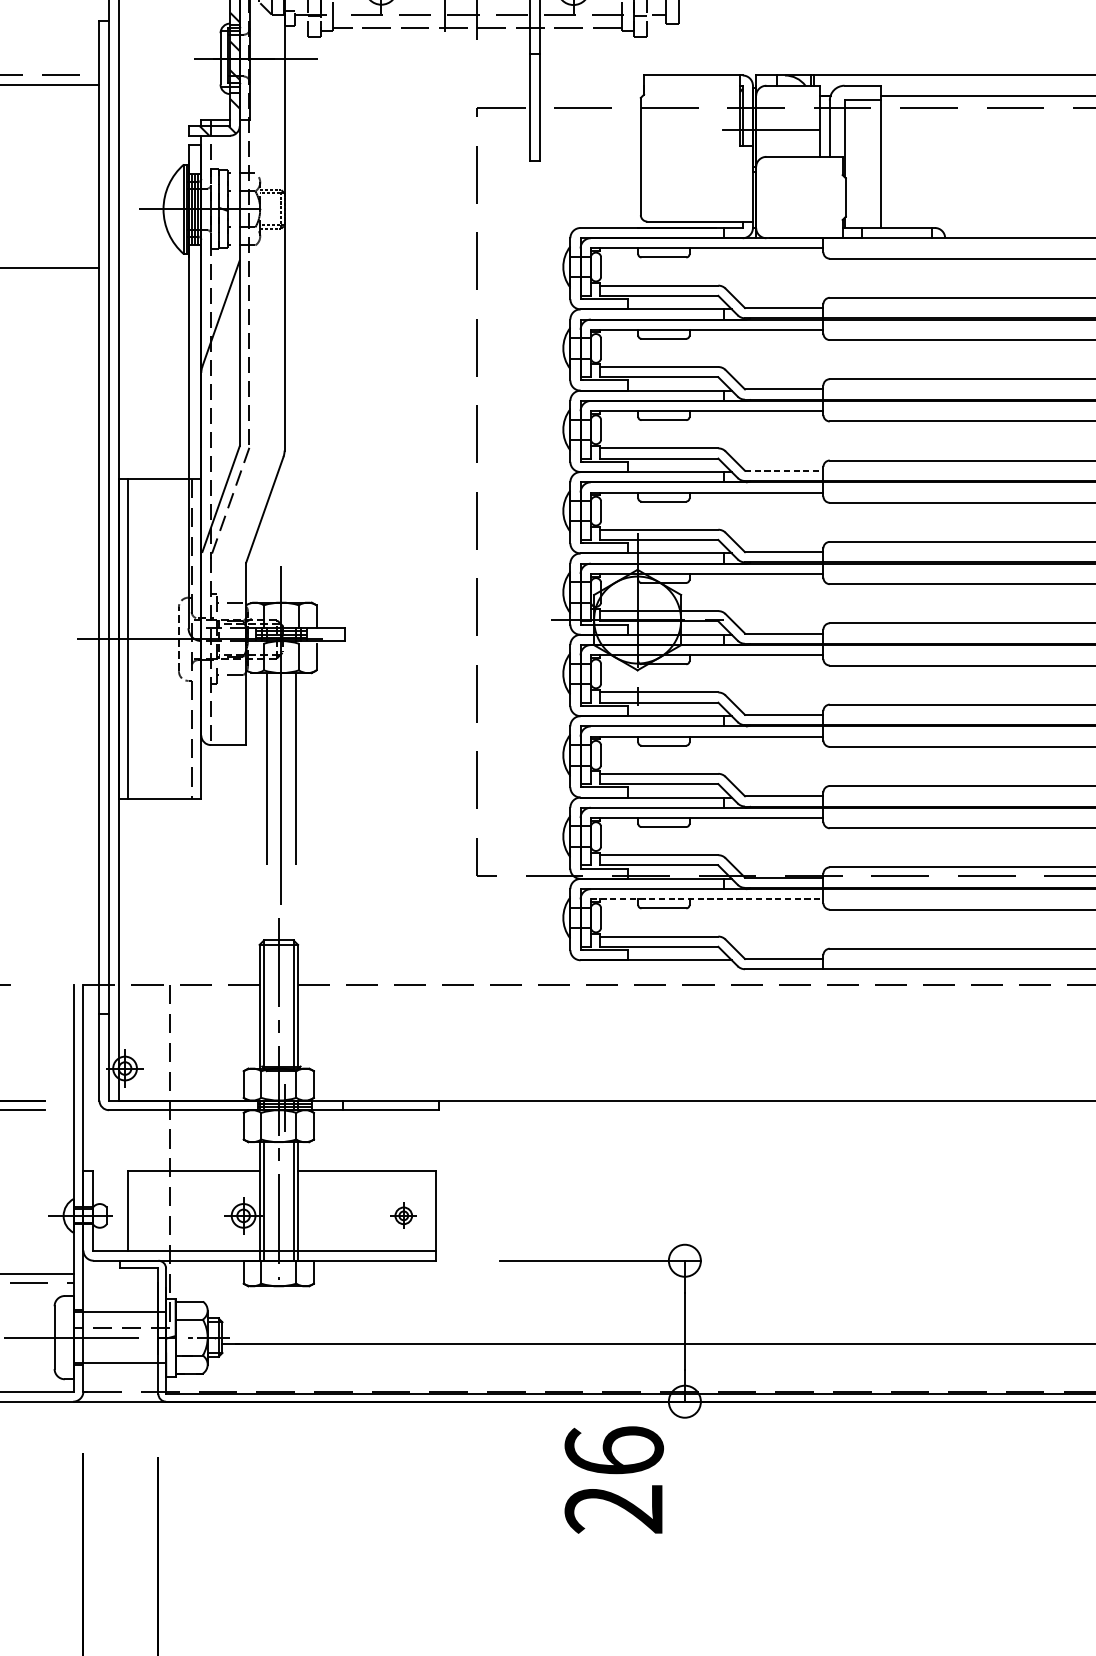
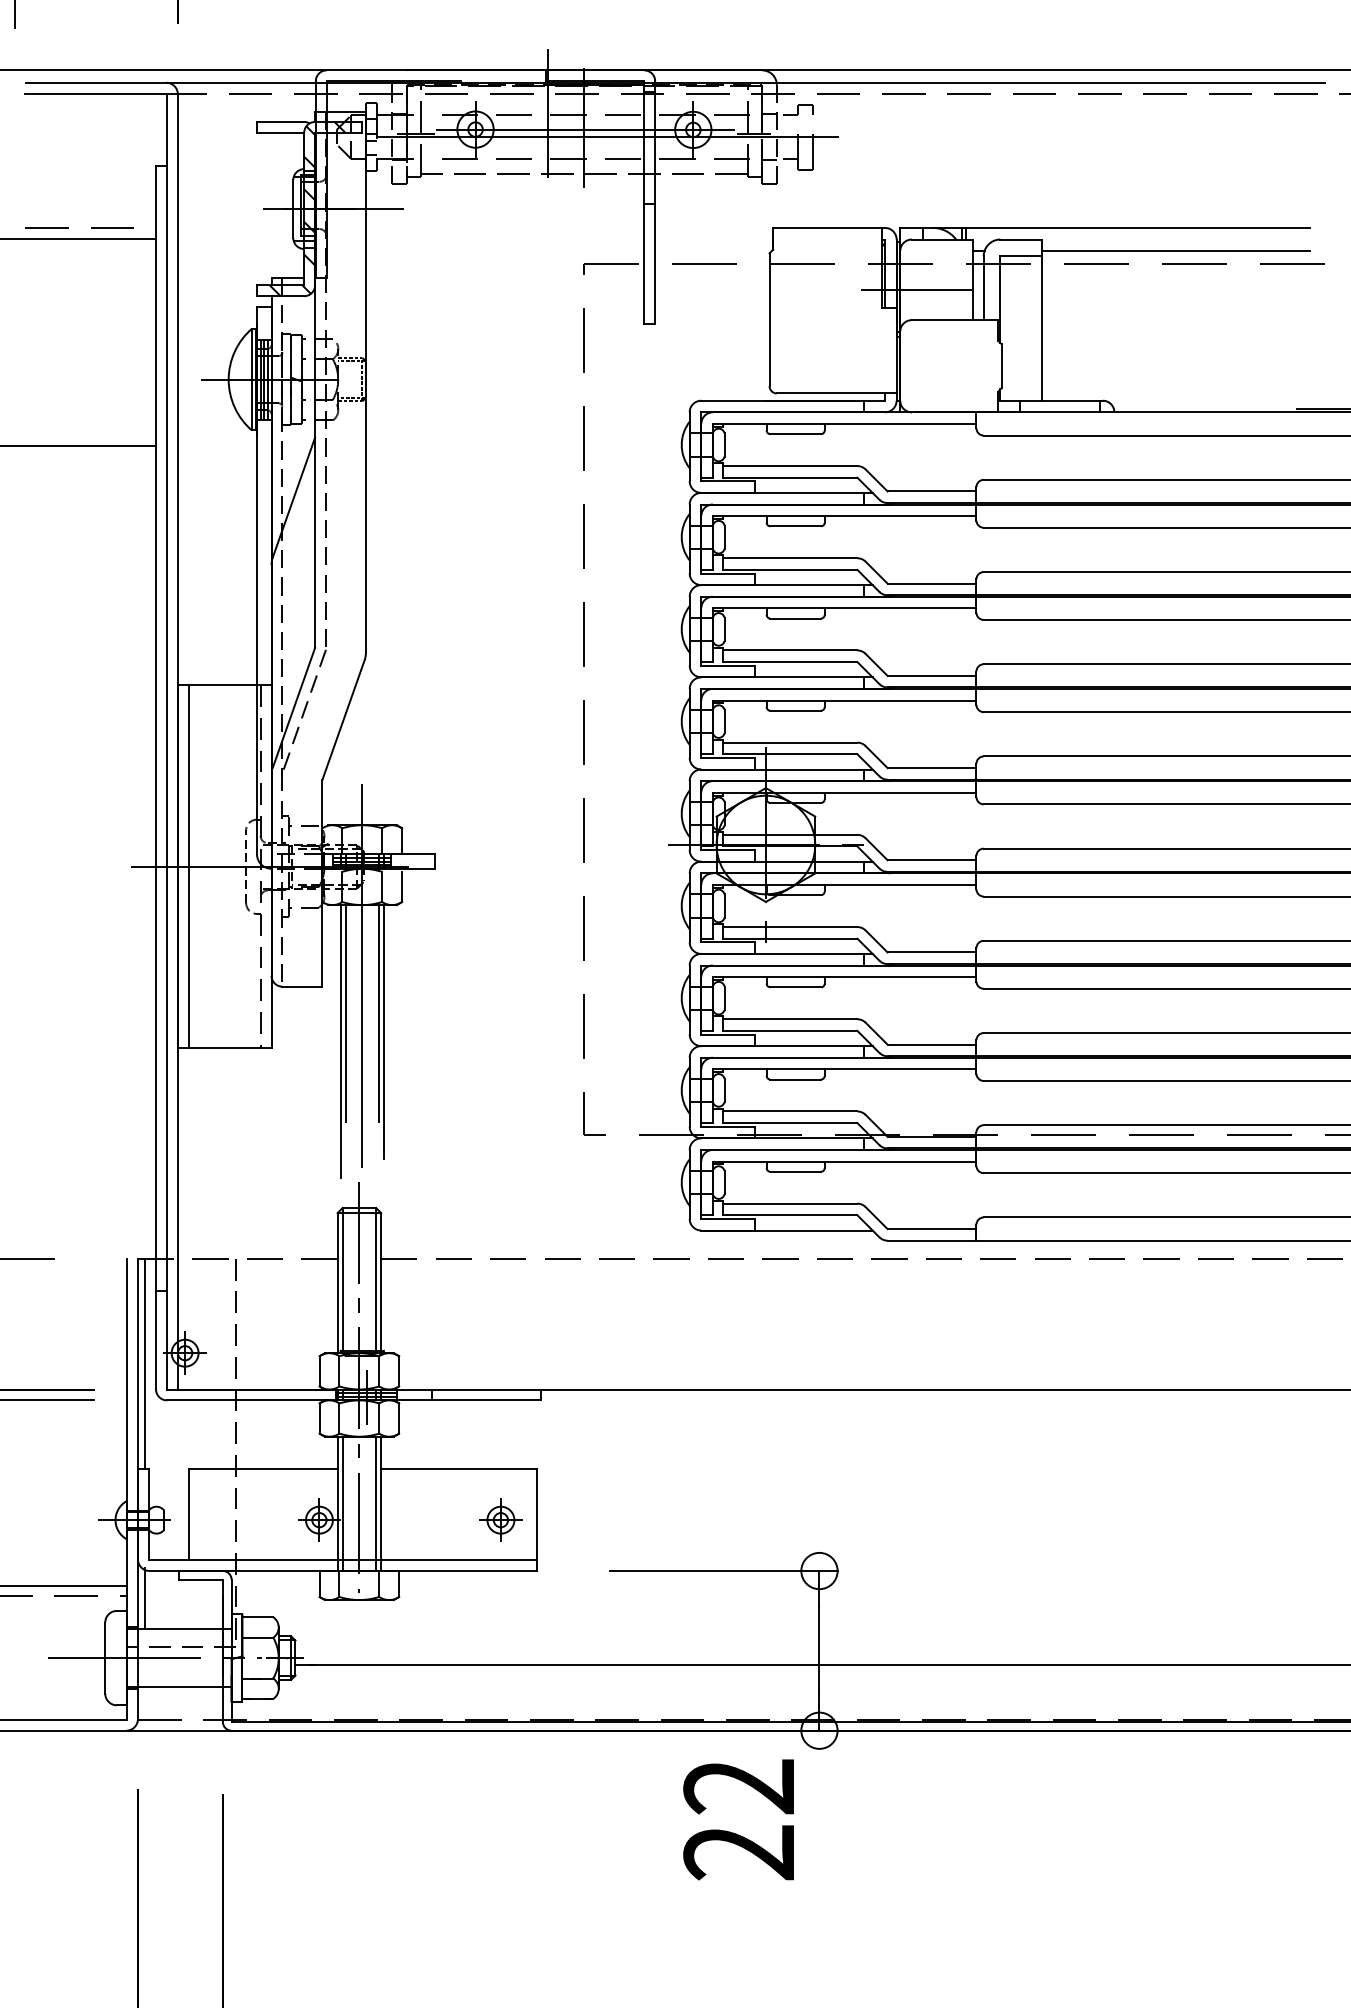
line: (784, 470) -> (932, 675), dashed -> solid
line: (301, 784) -> (384, 1031), added
line: (262, 793) -> (340, 1041), added
line: (706, 899) -> (844, 1161), dashed -> solid
line: (90, 1077) -> (145, 1363), added
part: (403, 1215) -> (500, 1519), size x1.43
line: (90, 1285) -> (145, 1598), added
text: (614, 1450) -> (739, 1786), 26 -> 22

